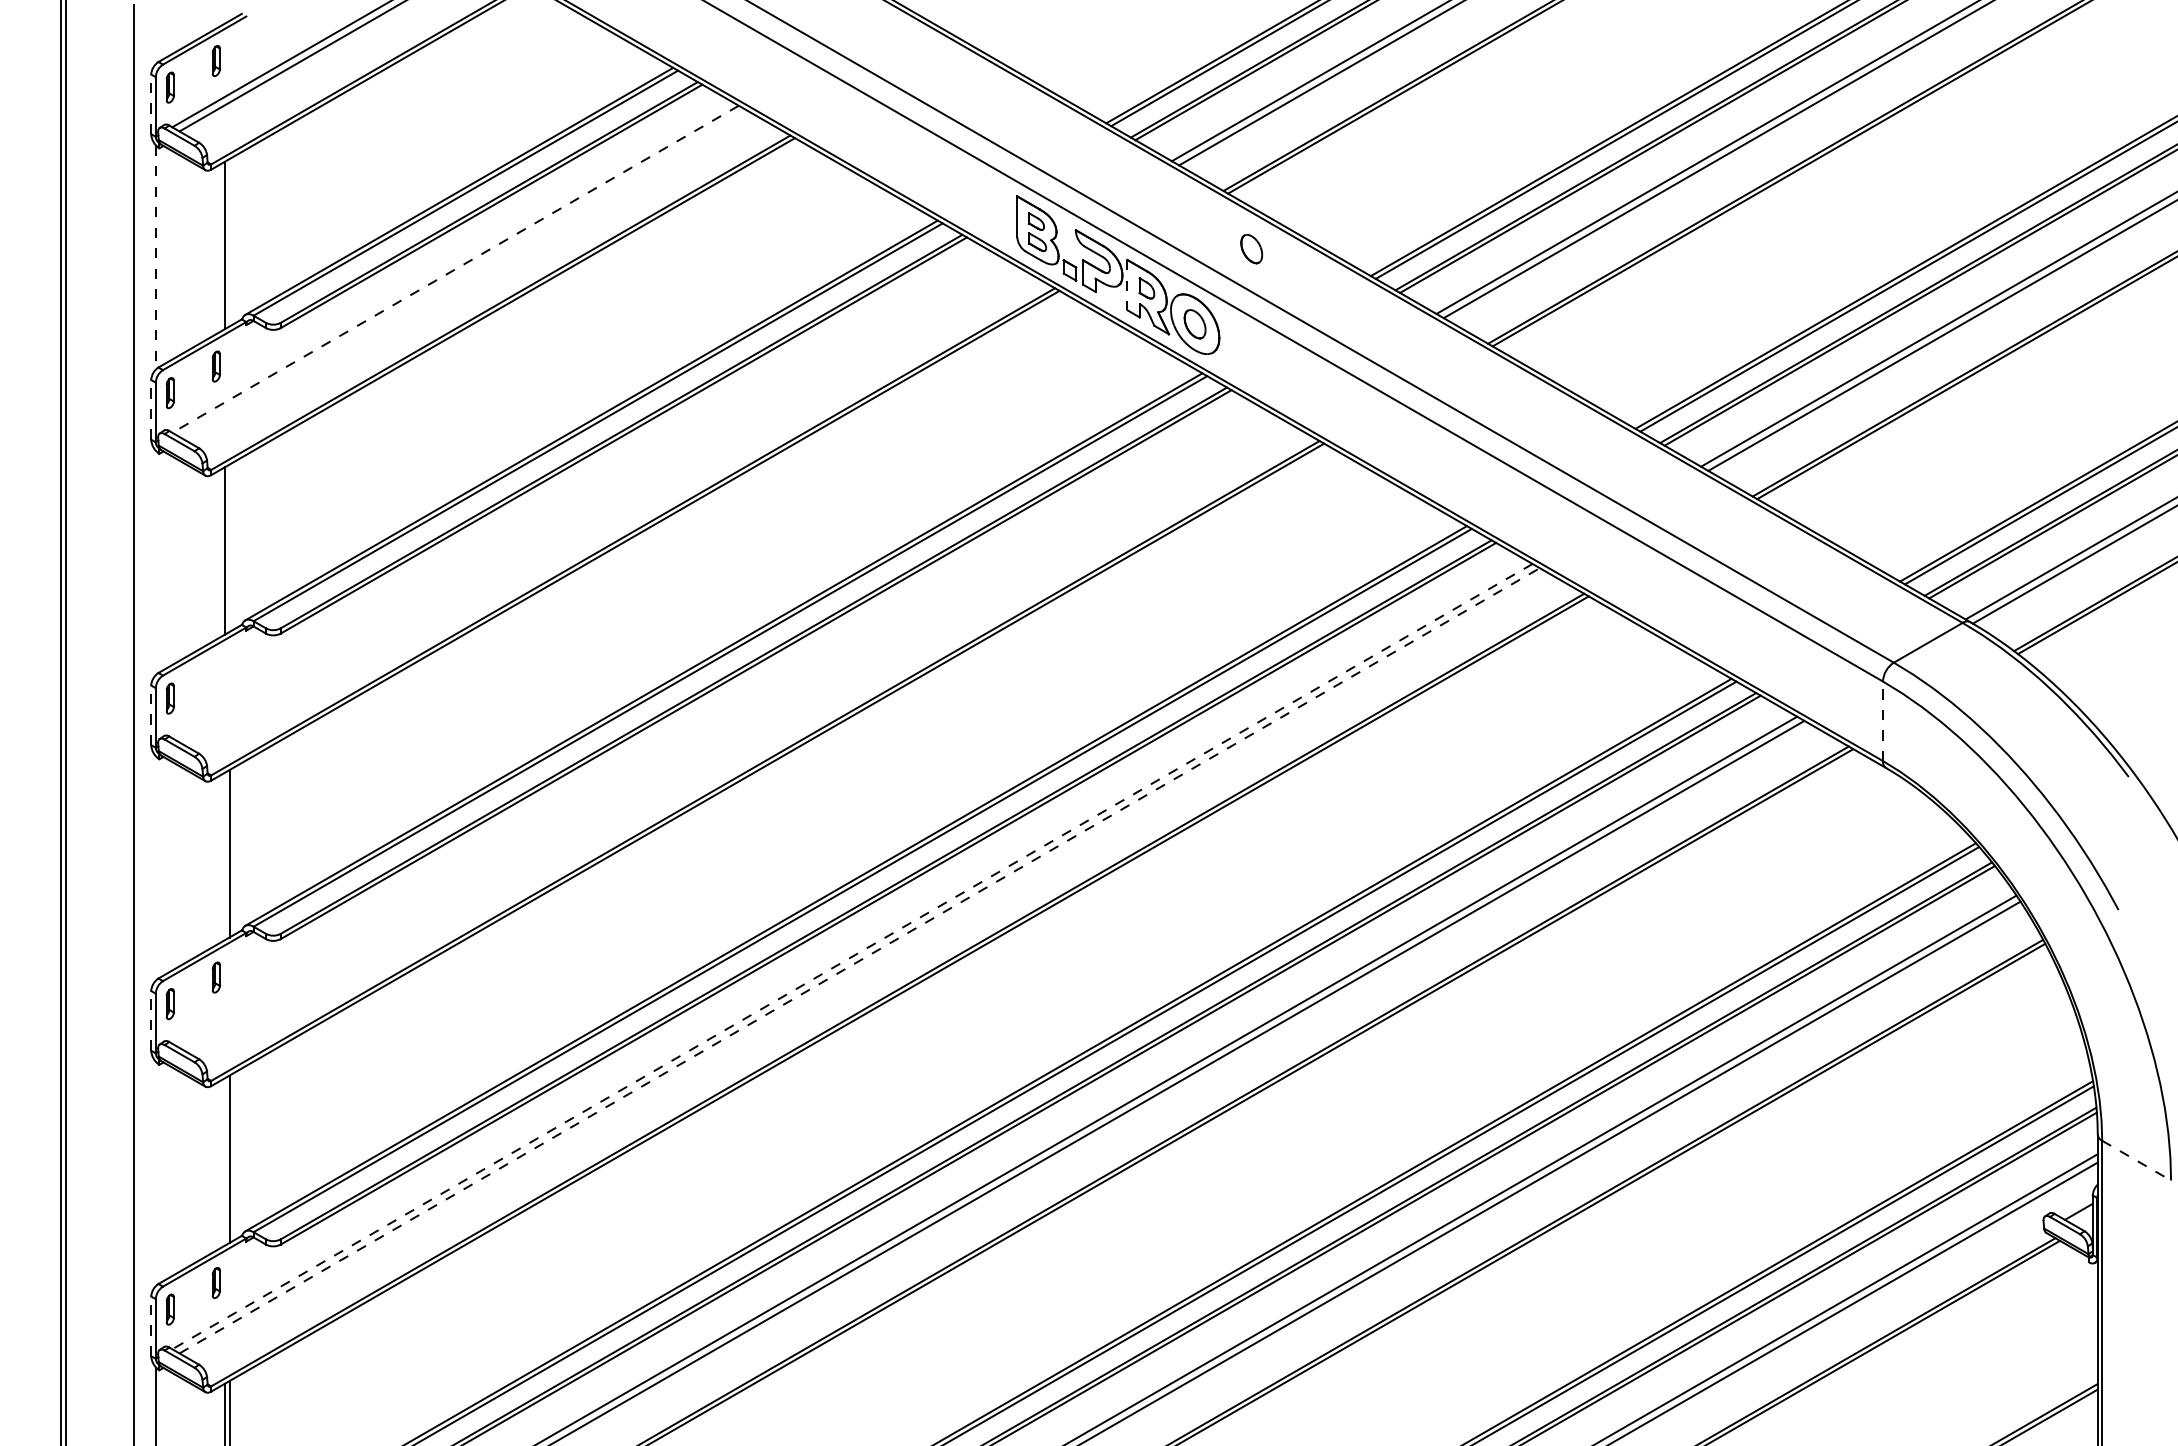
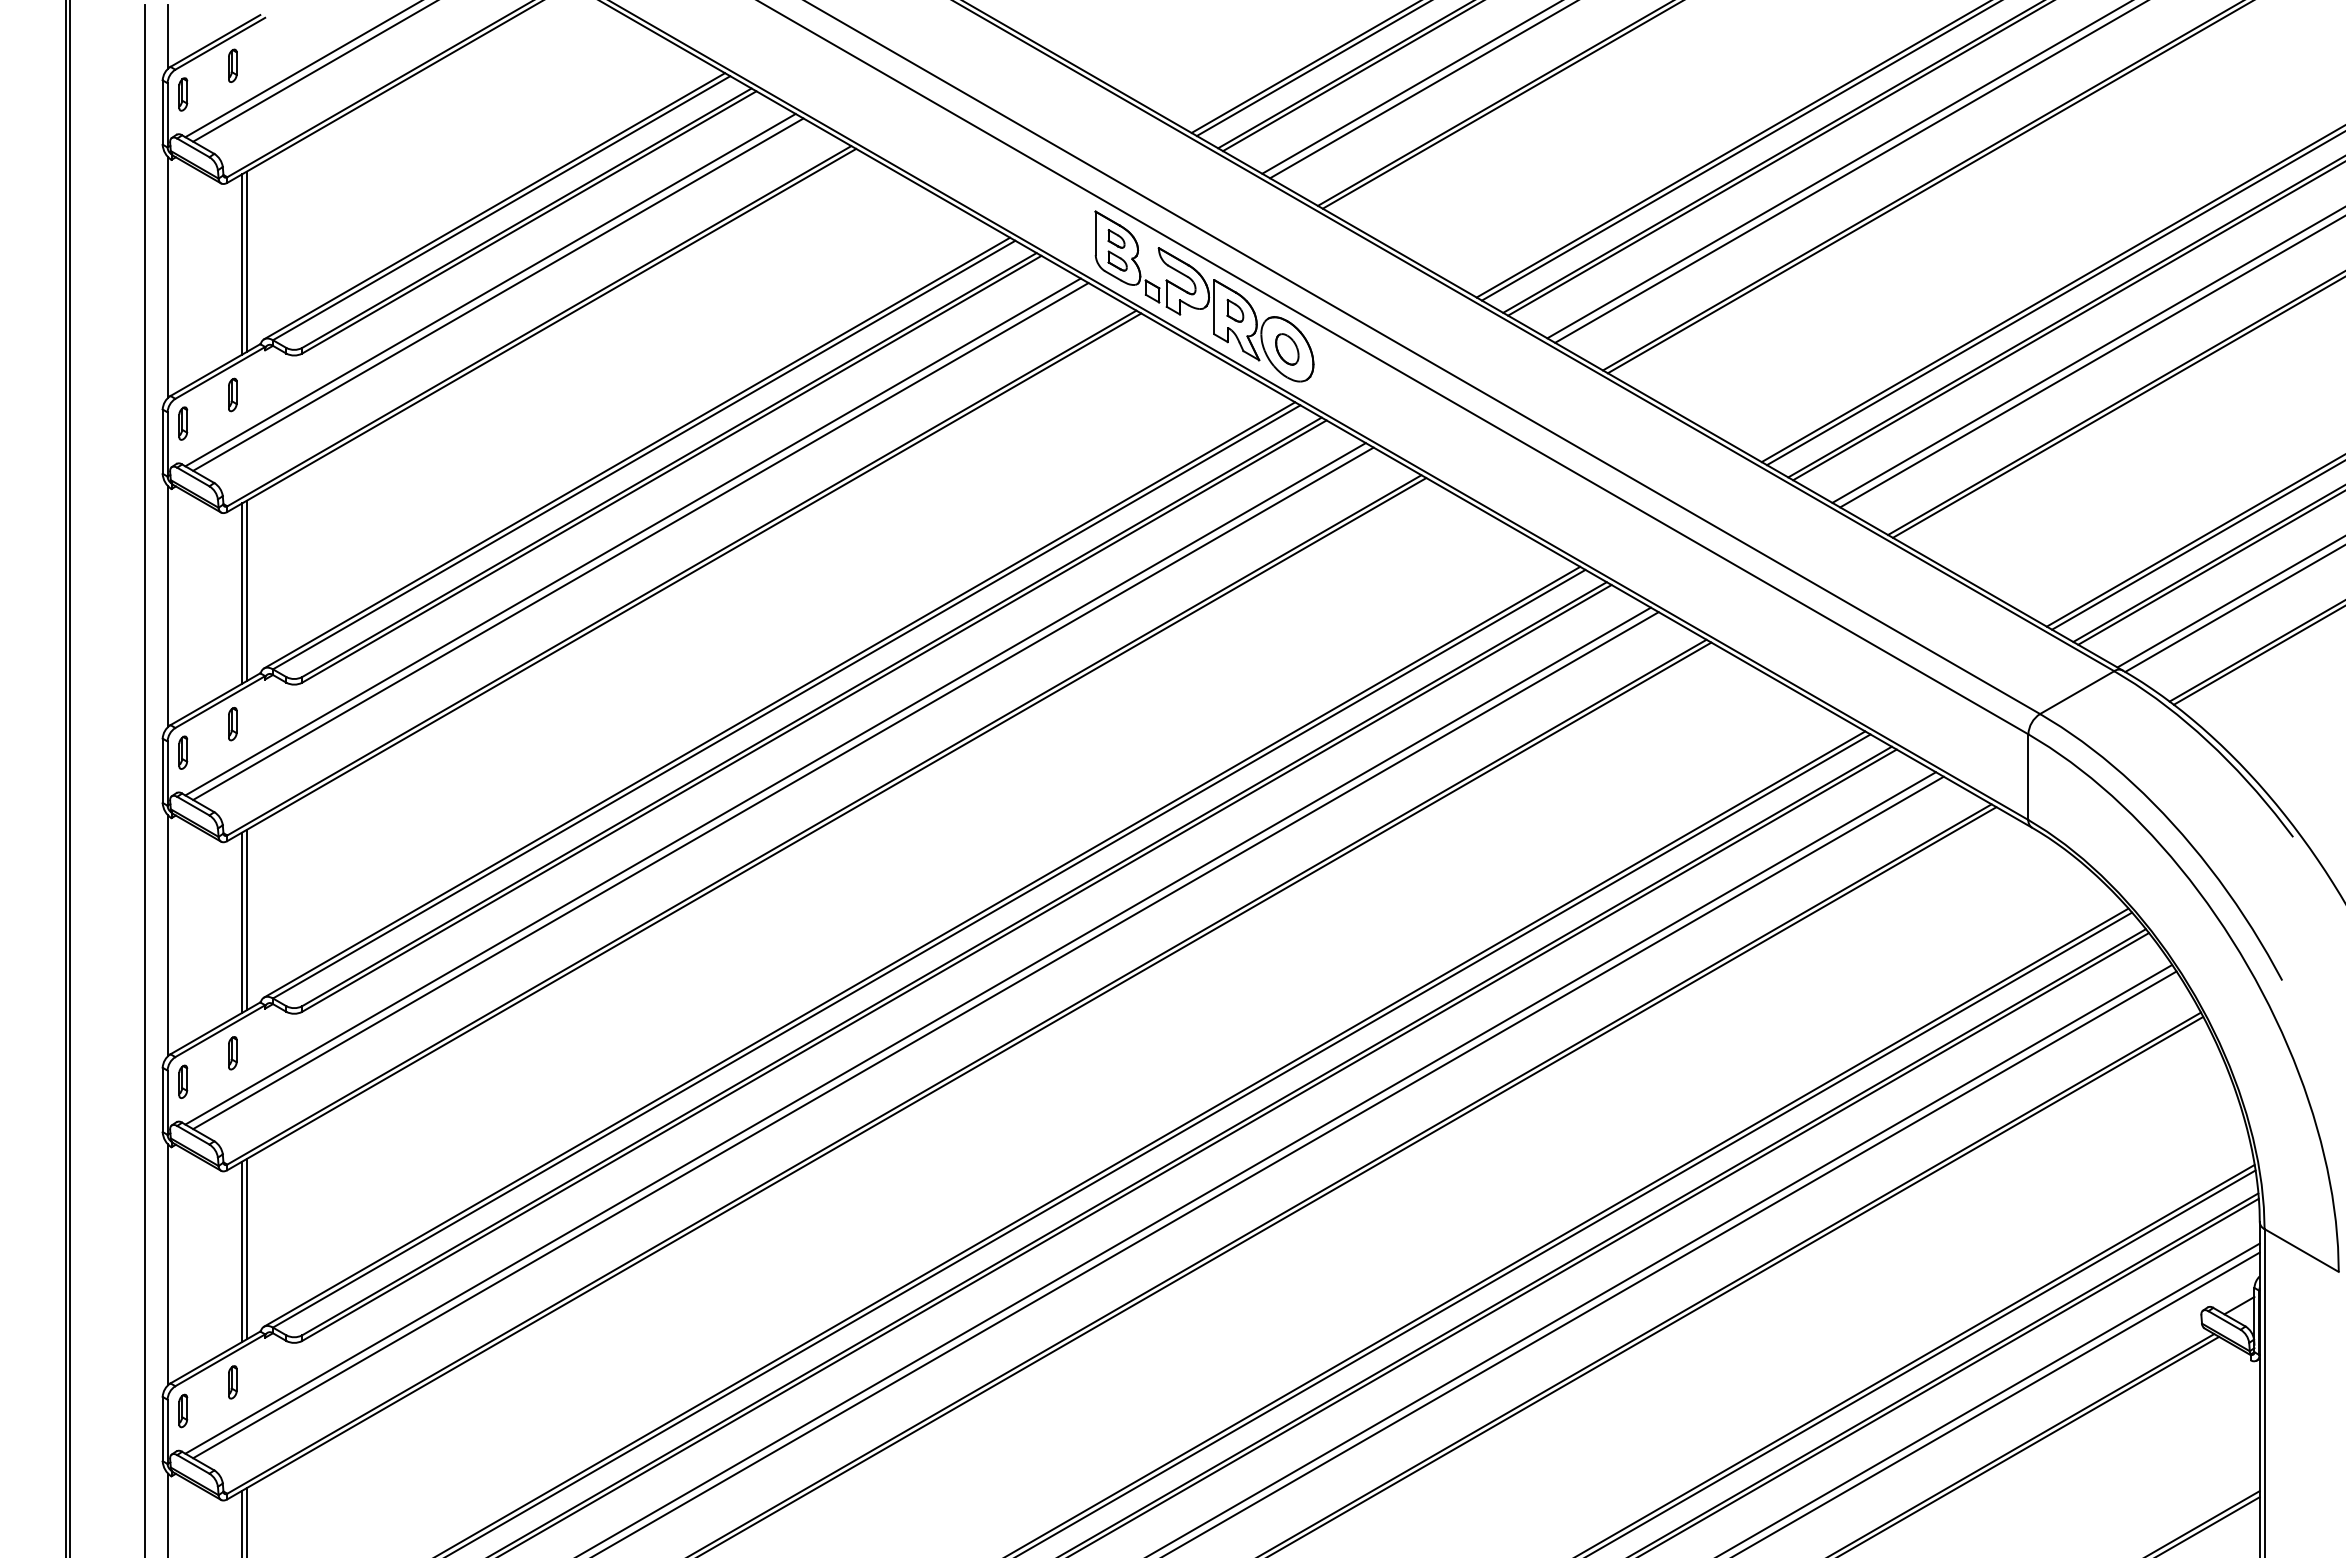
line: (155, 33) -> (167, 36), added
line: (151, 104) -> (162, 112), dashed -> solid
line: (229, 242) -> (247, 261), added
part: (1251, 249) -> (1348, 268), removed
line: (155, 257) -> (167, 277), dashed -> solid
line: (455, 269) -> (490, 290), dashed -> solid
line: (462, 273) -> (498, 294), added
line: (1127, 285) -> (1214, 307), dashed -> solid
line: (151, 409) -> (162, 441), dashed -> solid
line: (587, 497) -> (632, 536), added
line: (594, 502) -> (640, 541), added
line: (229, 548) -> (247, 590), added
line: (155, 562) -> (167, 606), added
part: (216, 672) -> (232, 724), added
line: (151, 715) -> (162, 770), dashed -> solid
line: (1883, 721) -> (2028, 777), dashed -> solid
line: (720, 727) -> (775, 783), added
line: (727, 731) -> (783, 788), added
line: (225, 856) -> (242, 922), added
line: (155, 868) -> (167, 935), added
line: (851, 956) -> (917, 1030), dashed -> solid
line: (860, 960) -> (926, 1034), dashed -> solid
line: (151, 1020) -> (162, 1099), dashed -> solid
line: (2136, 1160) -> (2301, 1250), dashed -> solid
line: (225, 1161) -> (242, 1251), added
line: (155, 1173) -> (167, 1264), added
line: (151, 1325) -> (162, 1428), dashed -> solid

